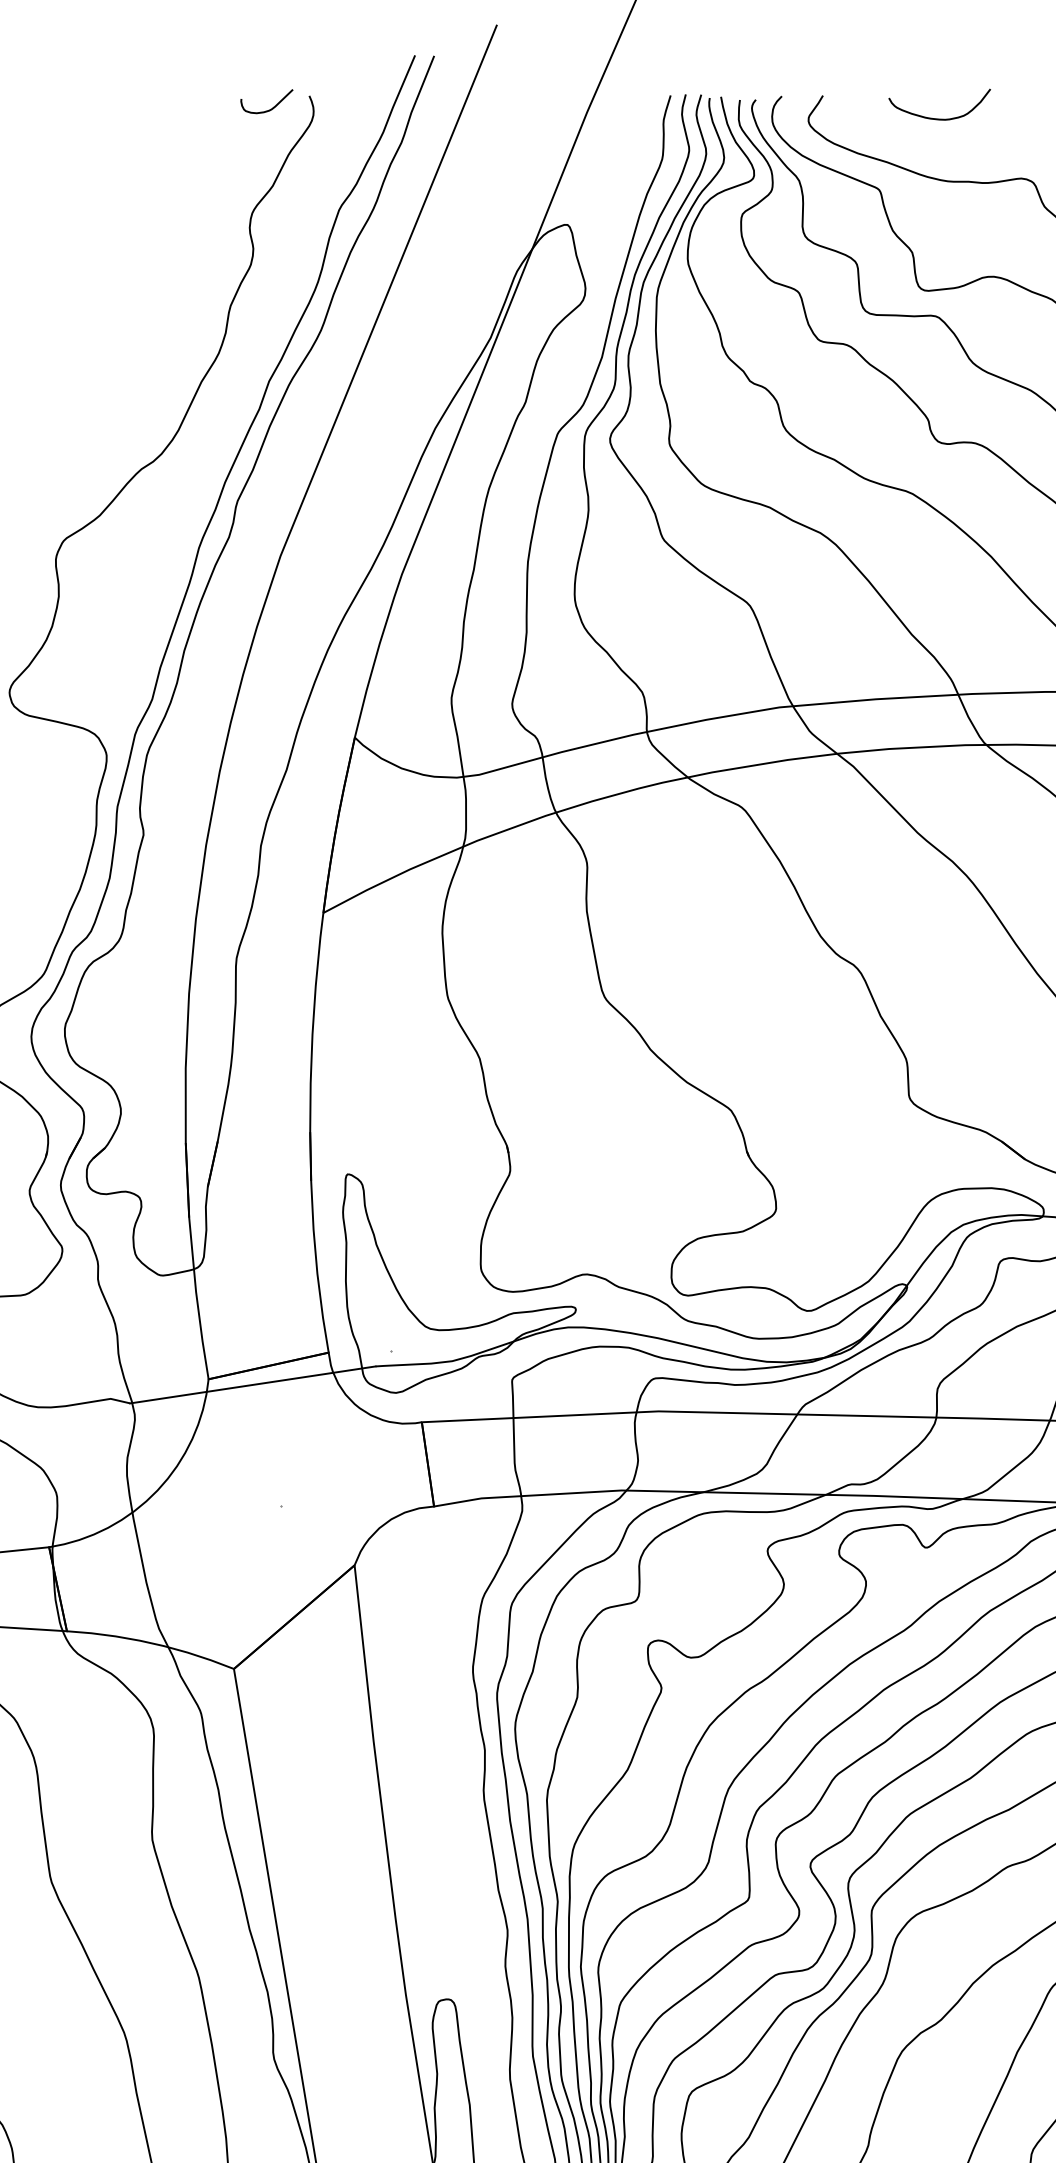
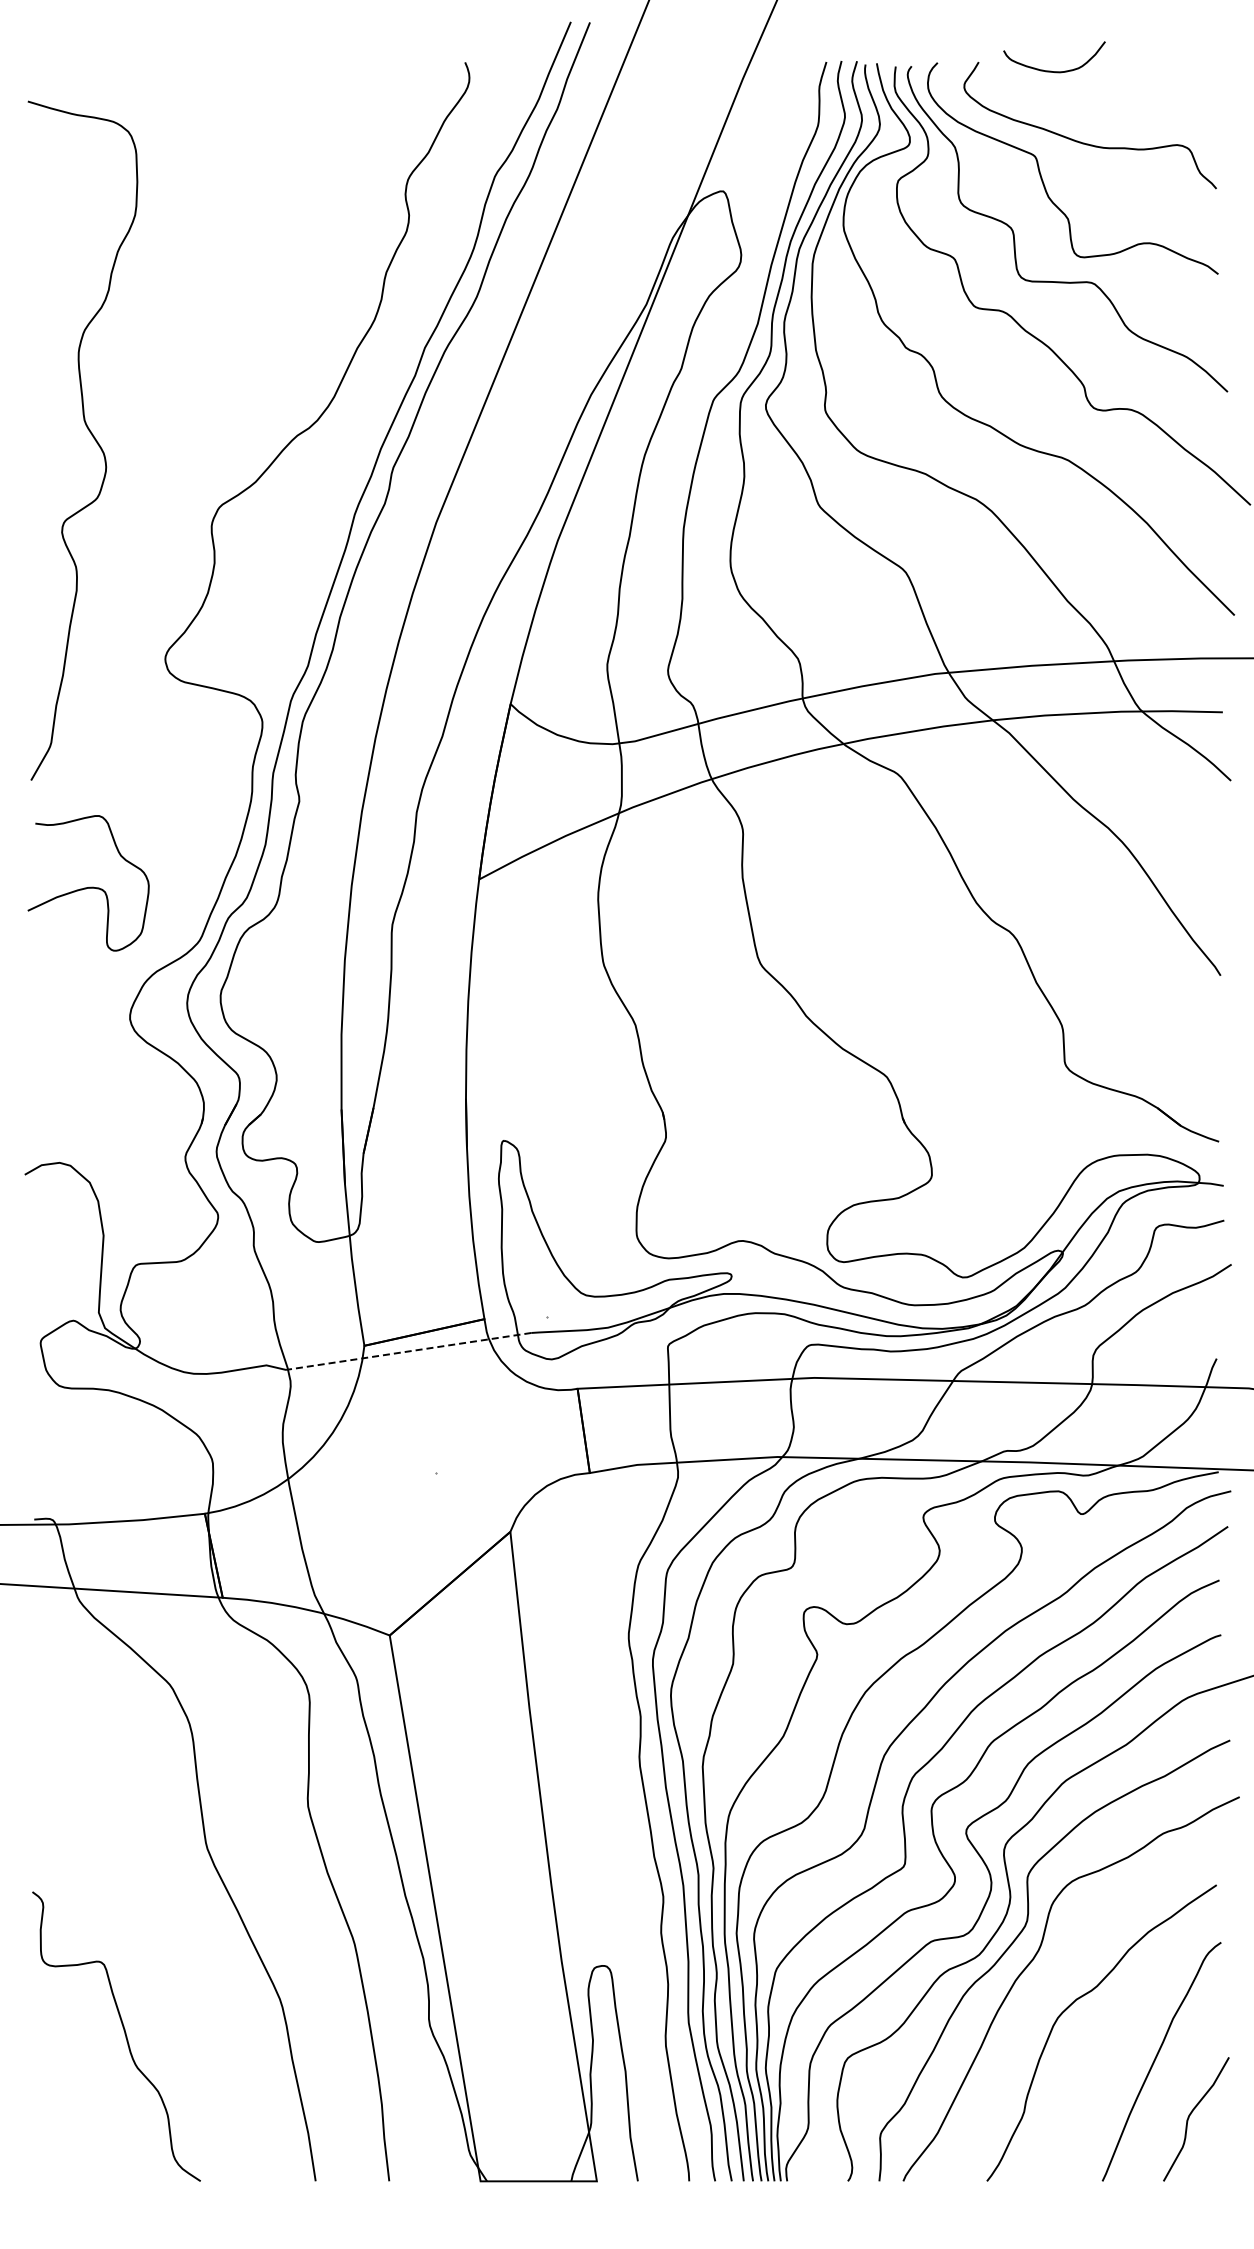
curve: (272, 106) -> (428, 73), removed
curve: (936, 117) -> (1051, 70), moved
line: (252, 1384) -> (408, 1351), solid -> dashed

